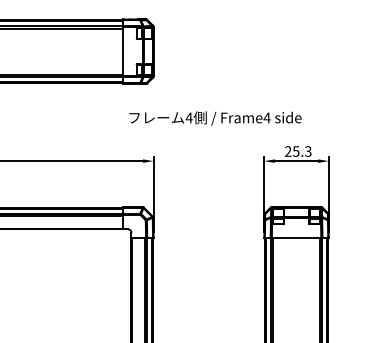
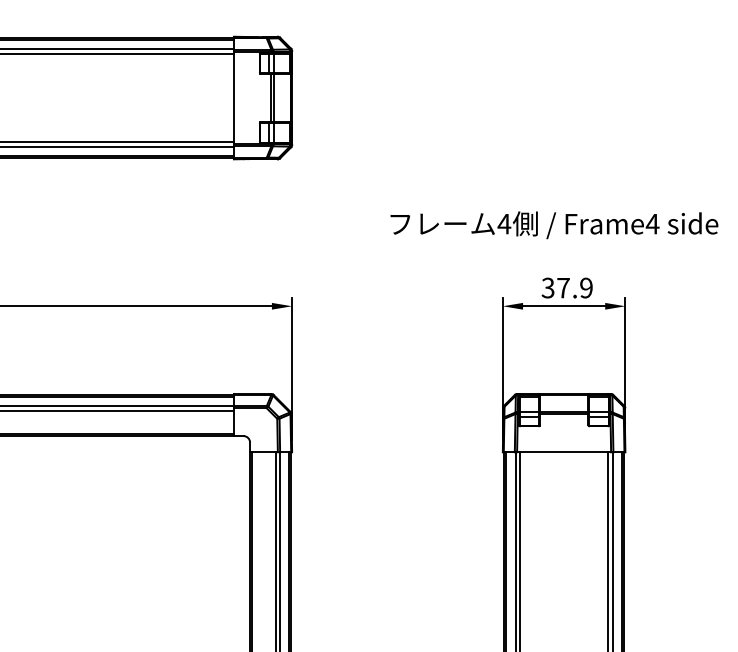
text: (215, 118) -> (554, 225), moved
text: (297, 151) -> (565, 287), 25.3 -> 37.9

